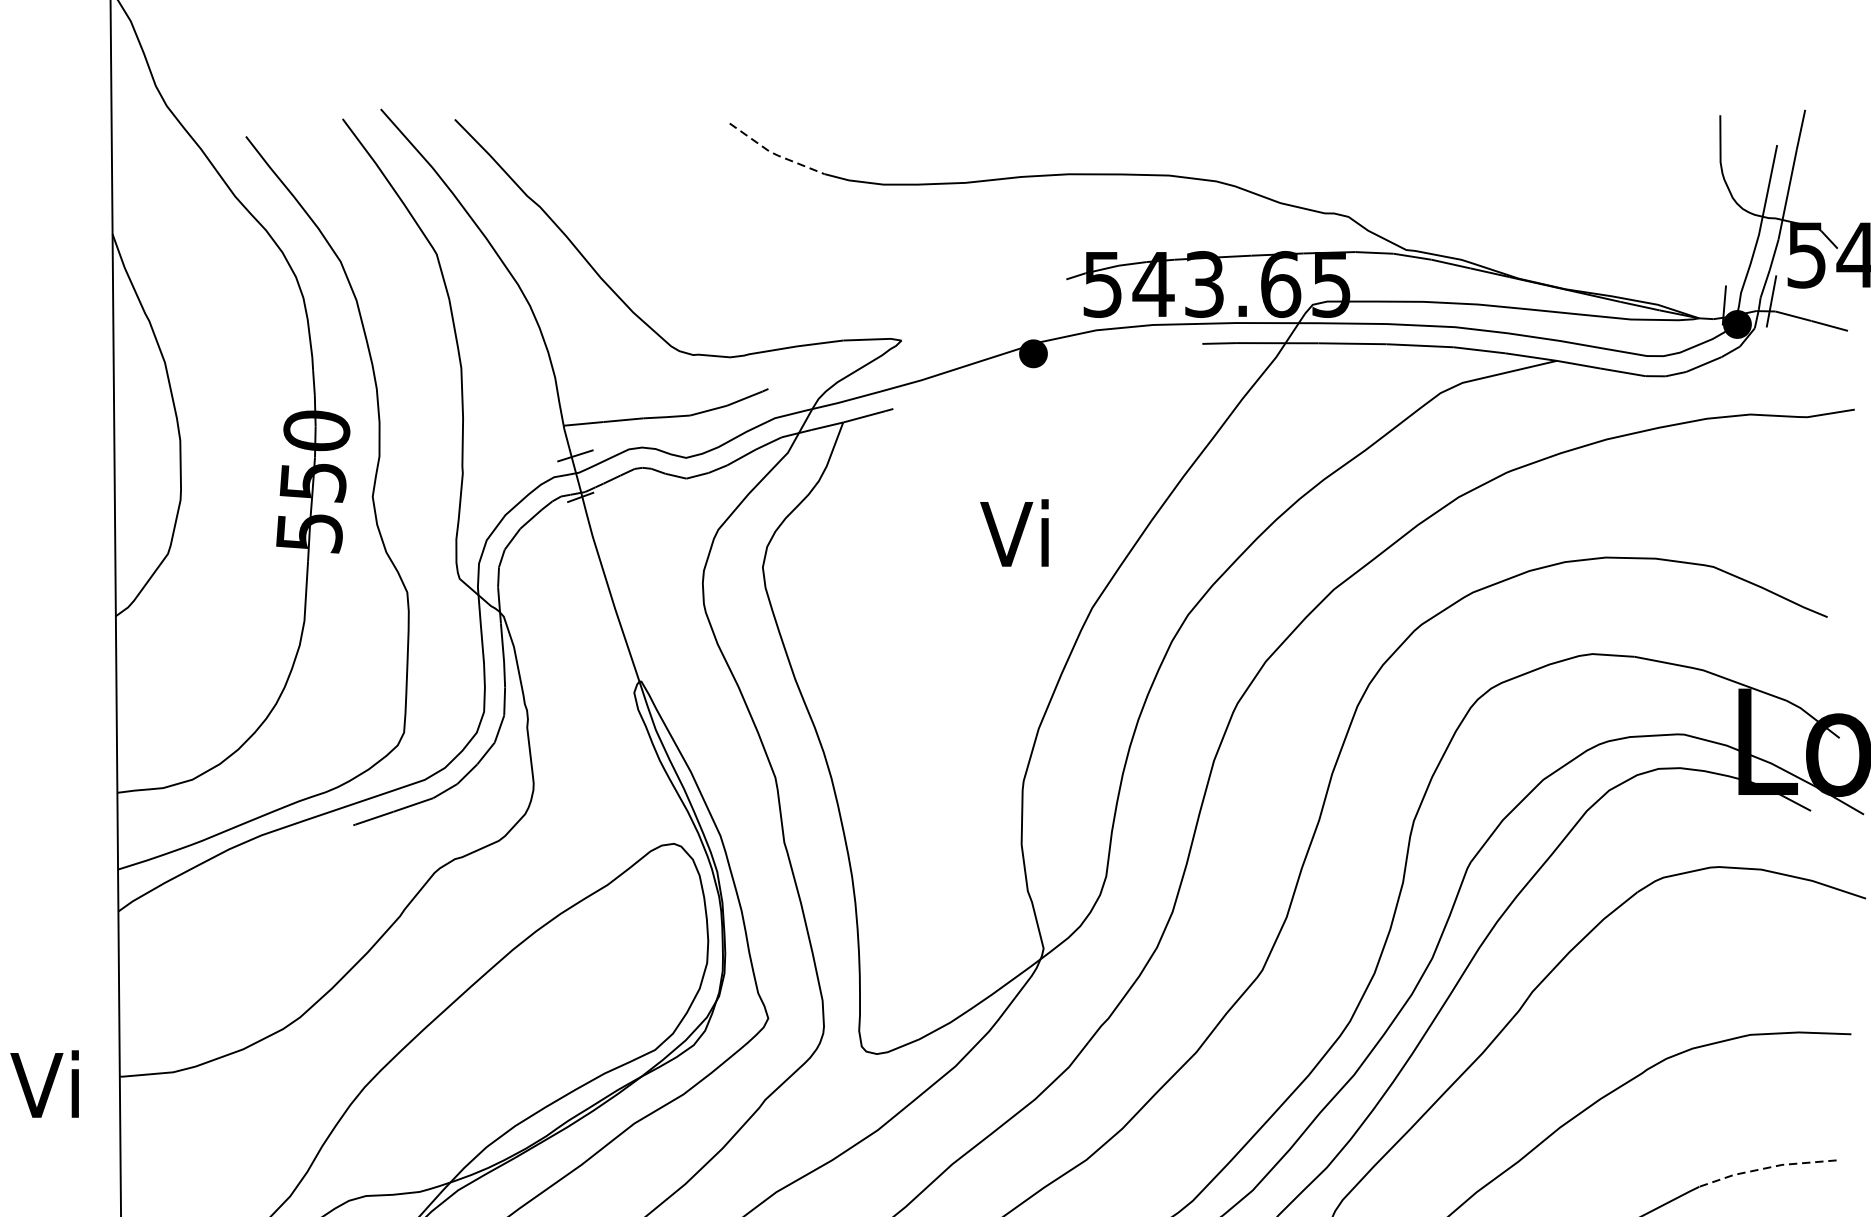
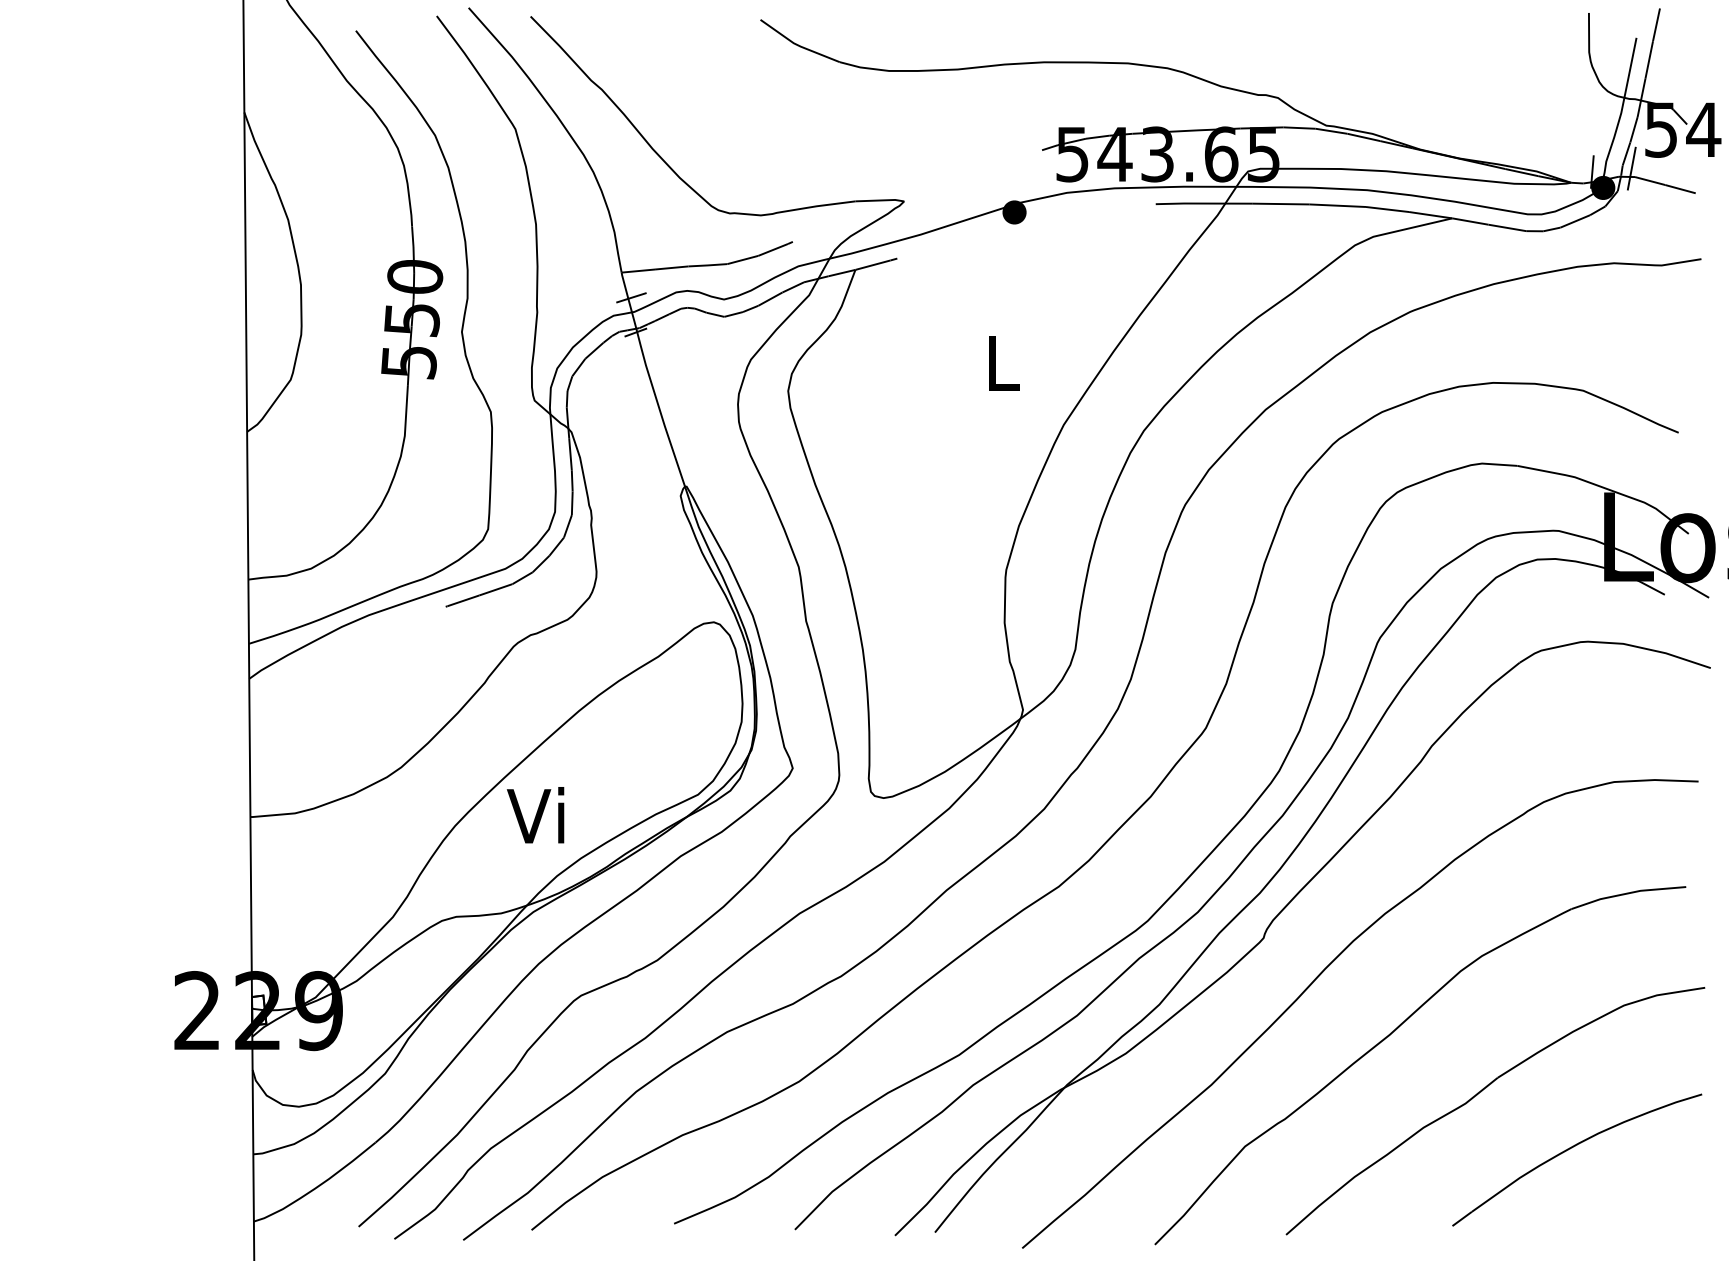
line: (775, 154) -> (798, 45), dashed -> solid
text: (1014, 533) -> (998, 362), Vi -> L
text: (44, 1084) -> (535, 815), moved
line: (1766, 1168) -> (1627, 893), dashed -> solid

